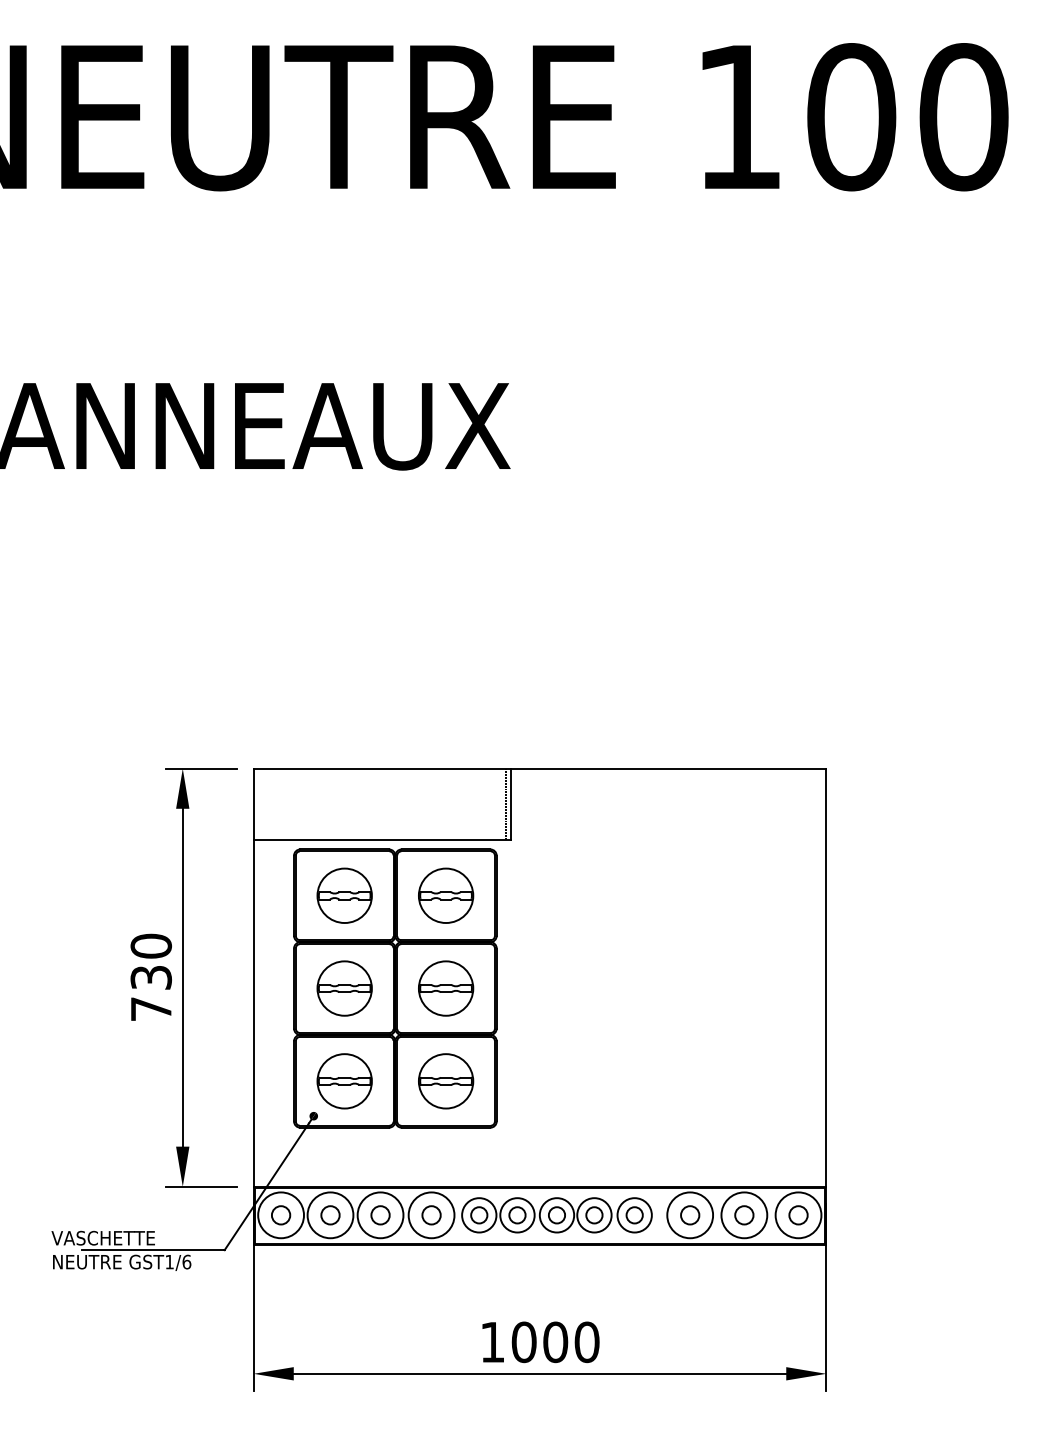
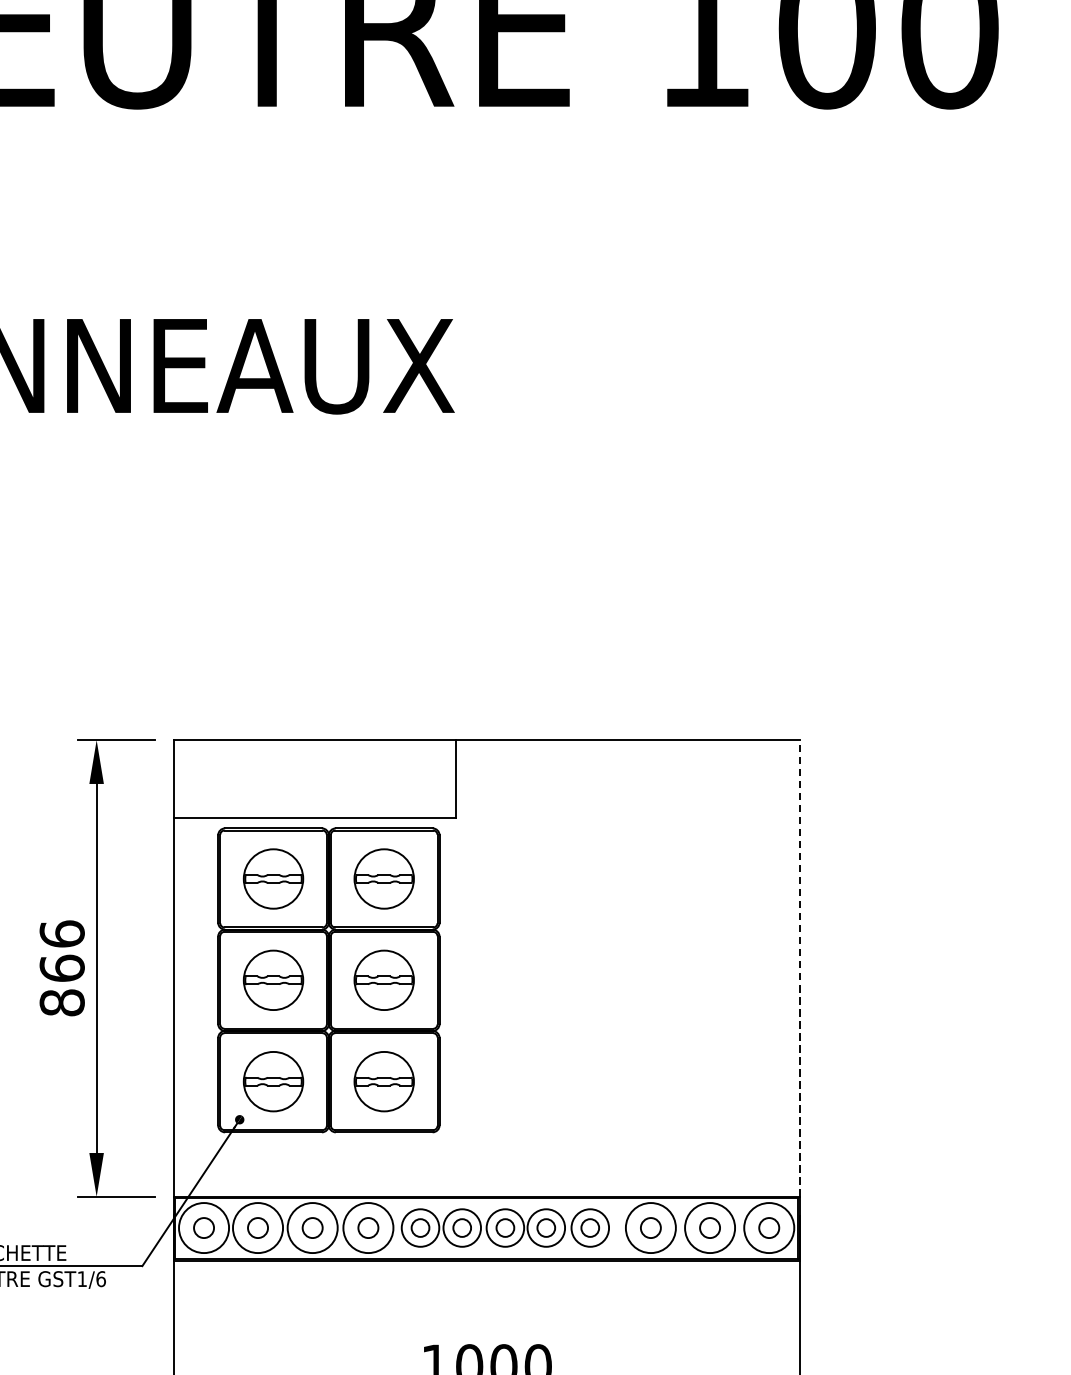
line: (505, 804) -> (449, 779), removed
text: (151, 977) -> (62, 968), 730 -> 866
line: (826, 977) -> (799, 968), solid -> dashed

